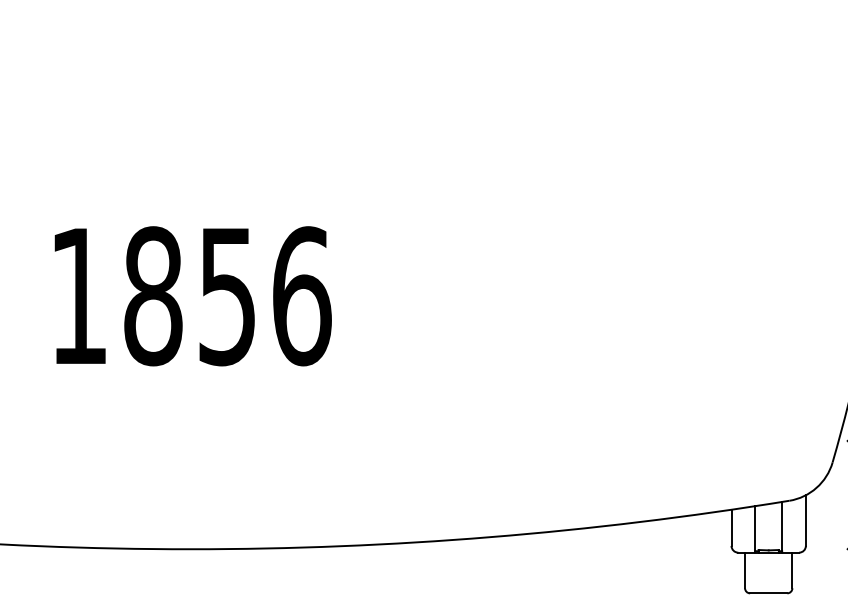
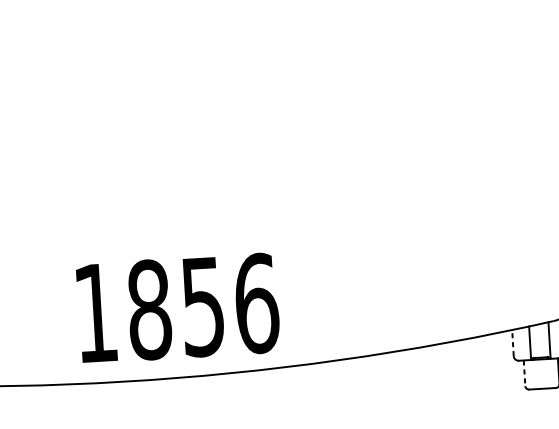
text: (192, 296) -> (177, 308), moved
line: (731, 527) -> (512, 342), solid -> dashed
line: (745, 570) -> (524, 373), solid -> dashed

